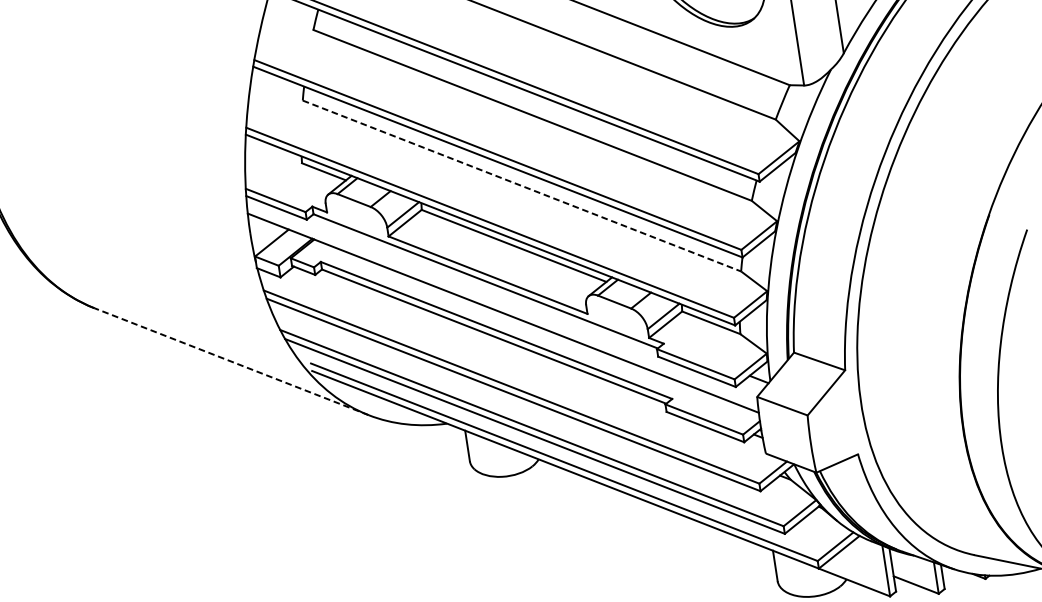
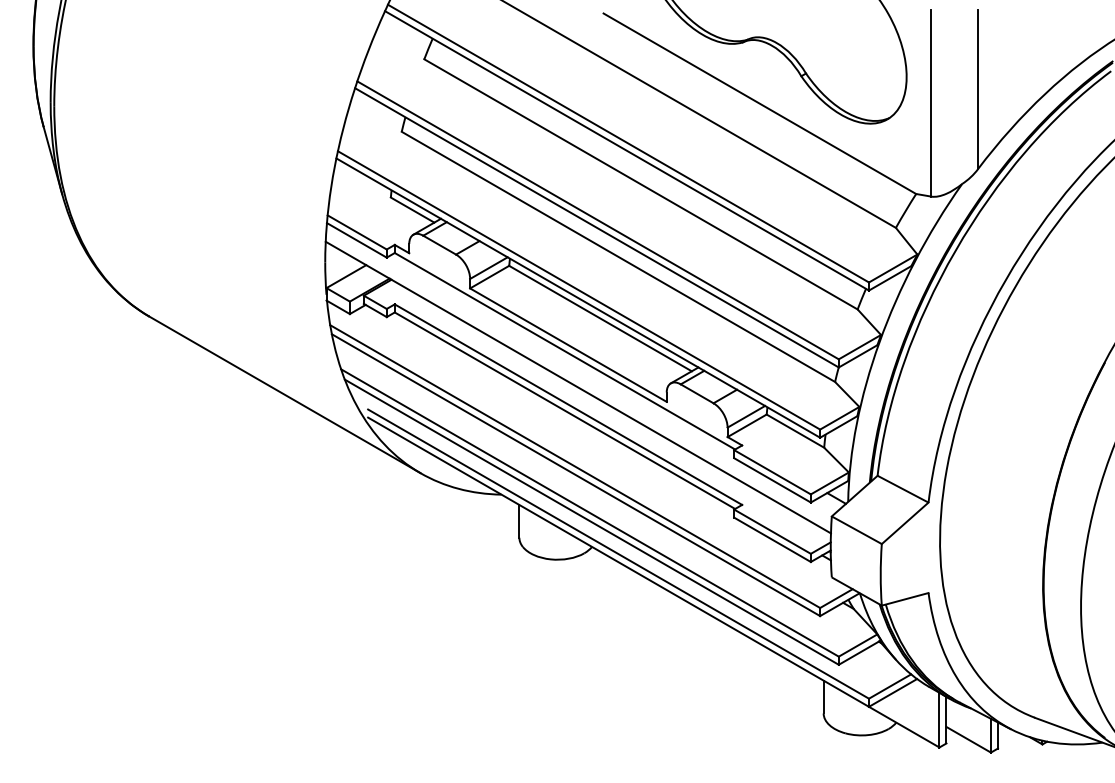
line: (522, 186) -> (618, 257), dashed -> solid
line: (231, 361) -> (284, 394), dashed -> solid

